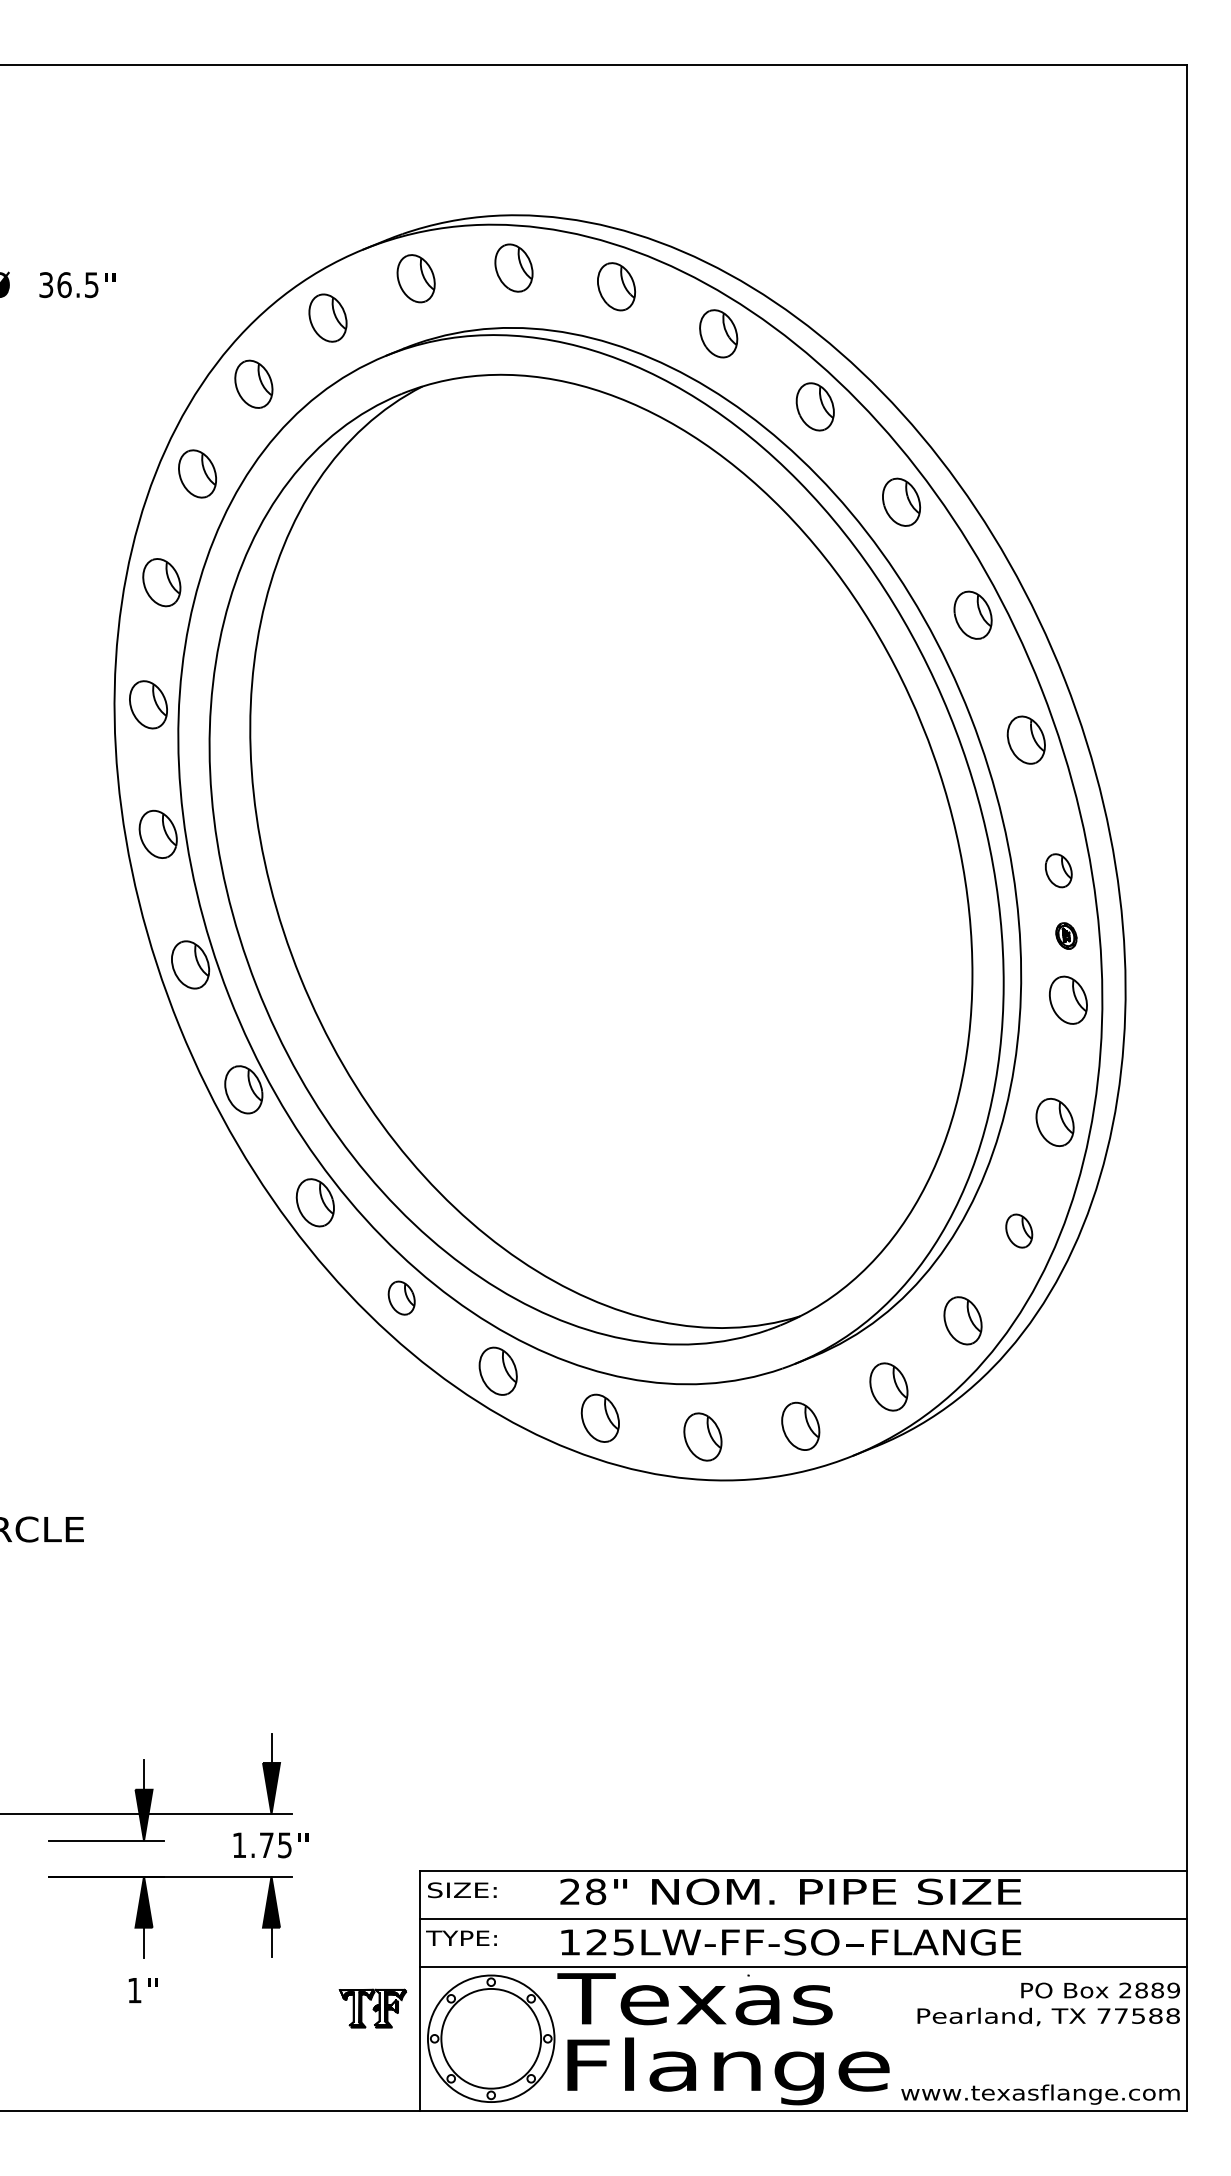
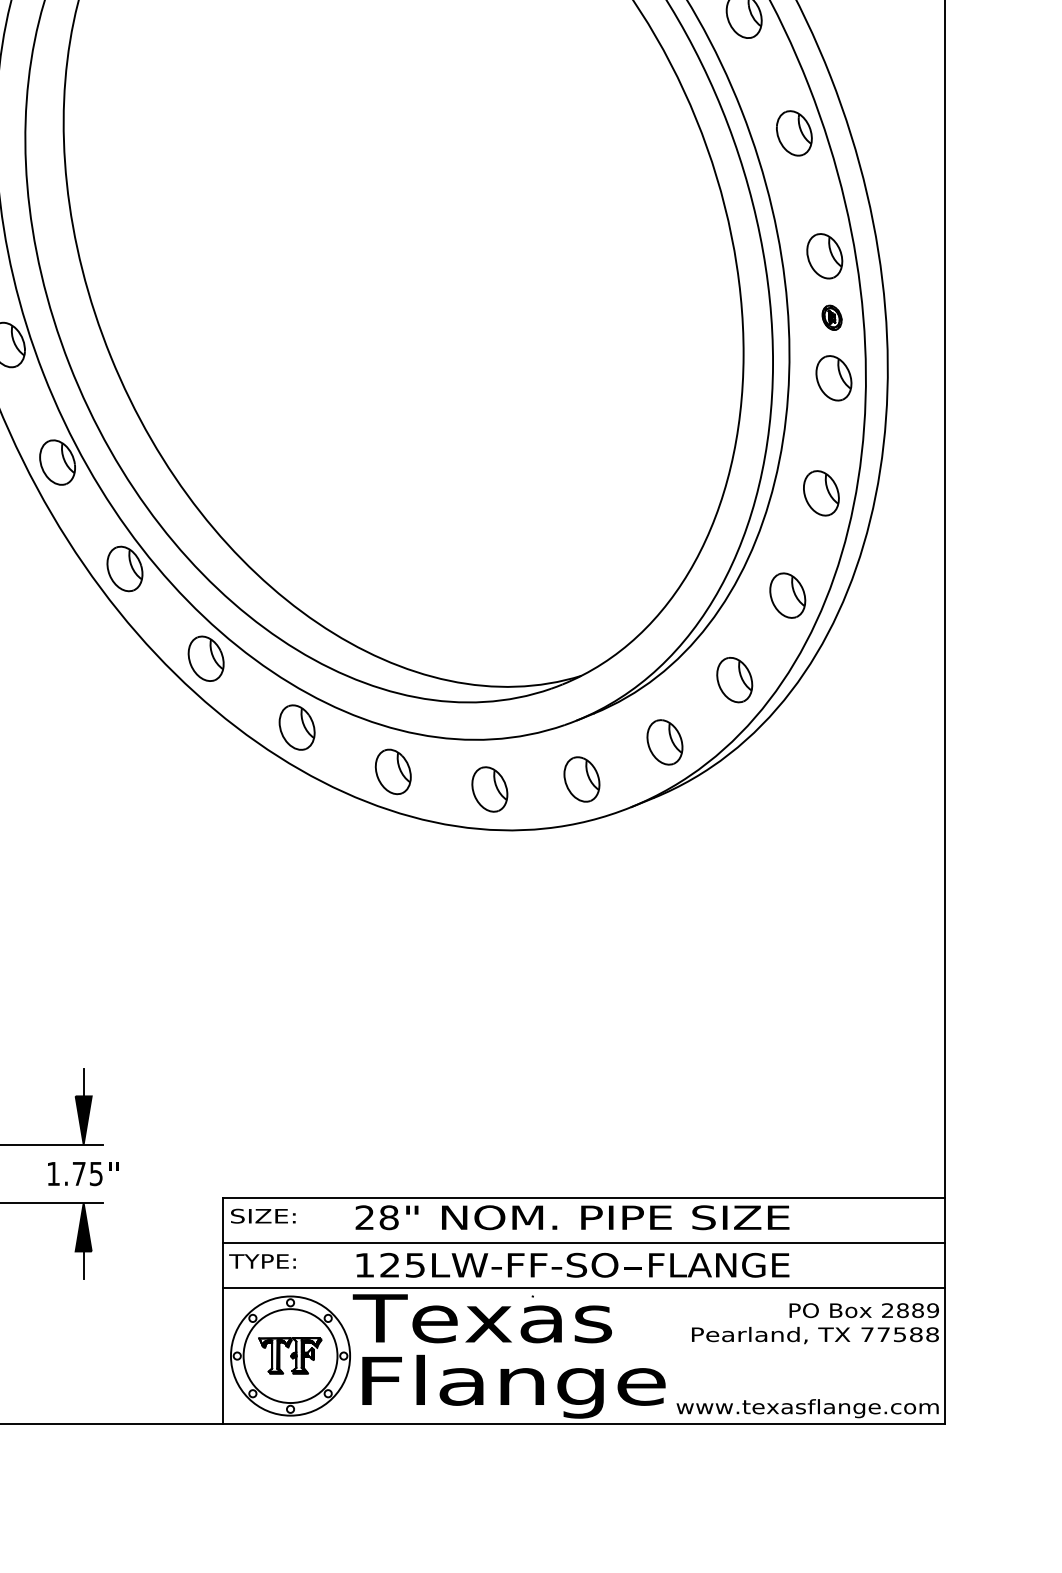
part: (1058, 870) -> (824, 256), size x1.43
part: (1018, 1230) -> (786, 595), size x1.43
part: (401, 1297) -> (206, 658), size x1.43
part: (372, 2008) -> (289, 1355), moved

